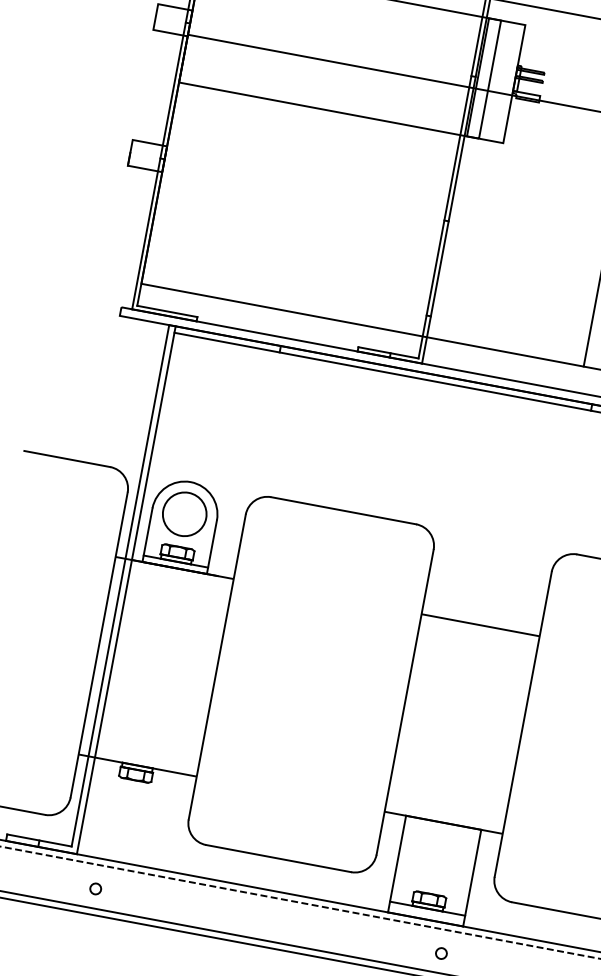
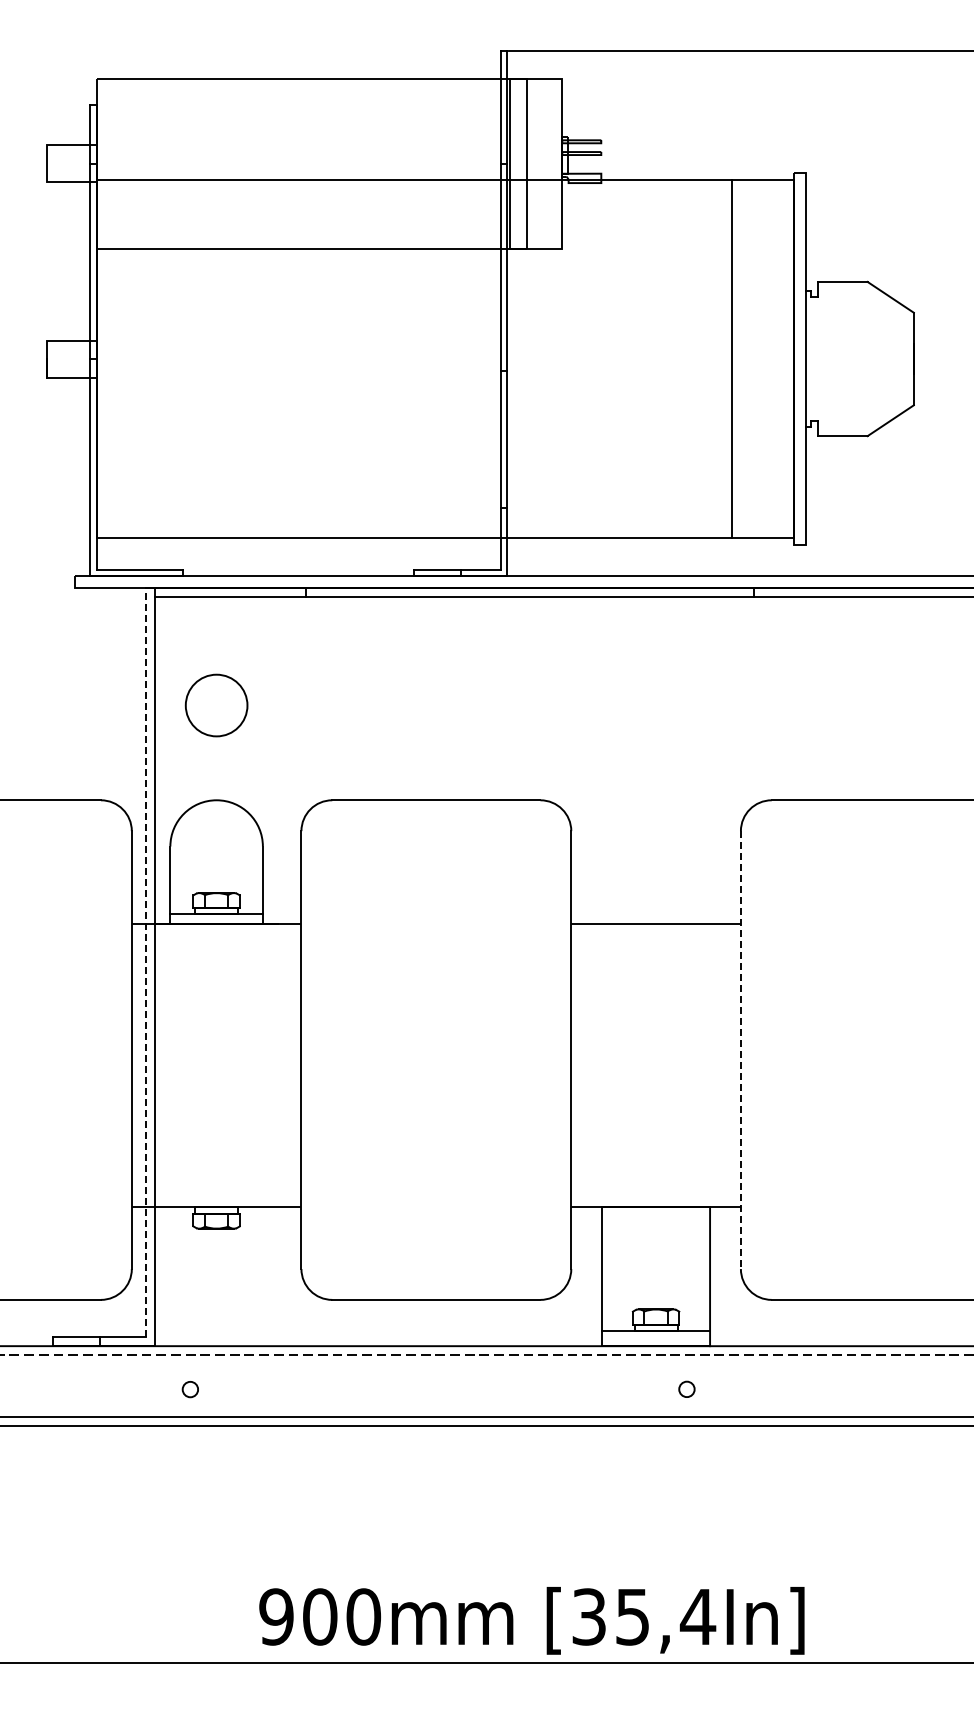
circle: (184, 514) -> (216, 705), moved
line: (120, 585) -> (145, 961), solid -> dashed
line: (522, 724) -> (740, 1050), solid -> dashed

